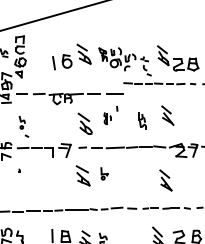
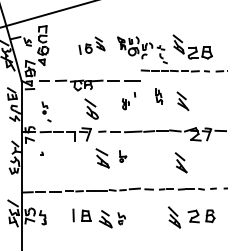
part: (71, 56) -> (91, 45), size x0.7
part: (143, 121) -> (159, 96), moved
part: (85, 123) -> (91, 108), moved

